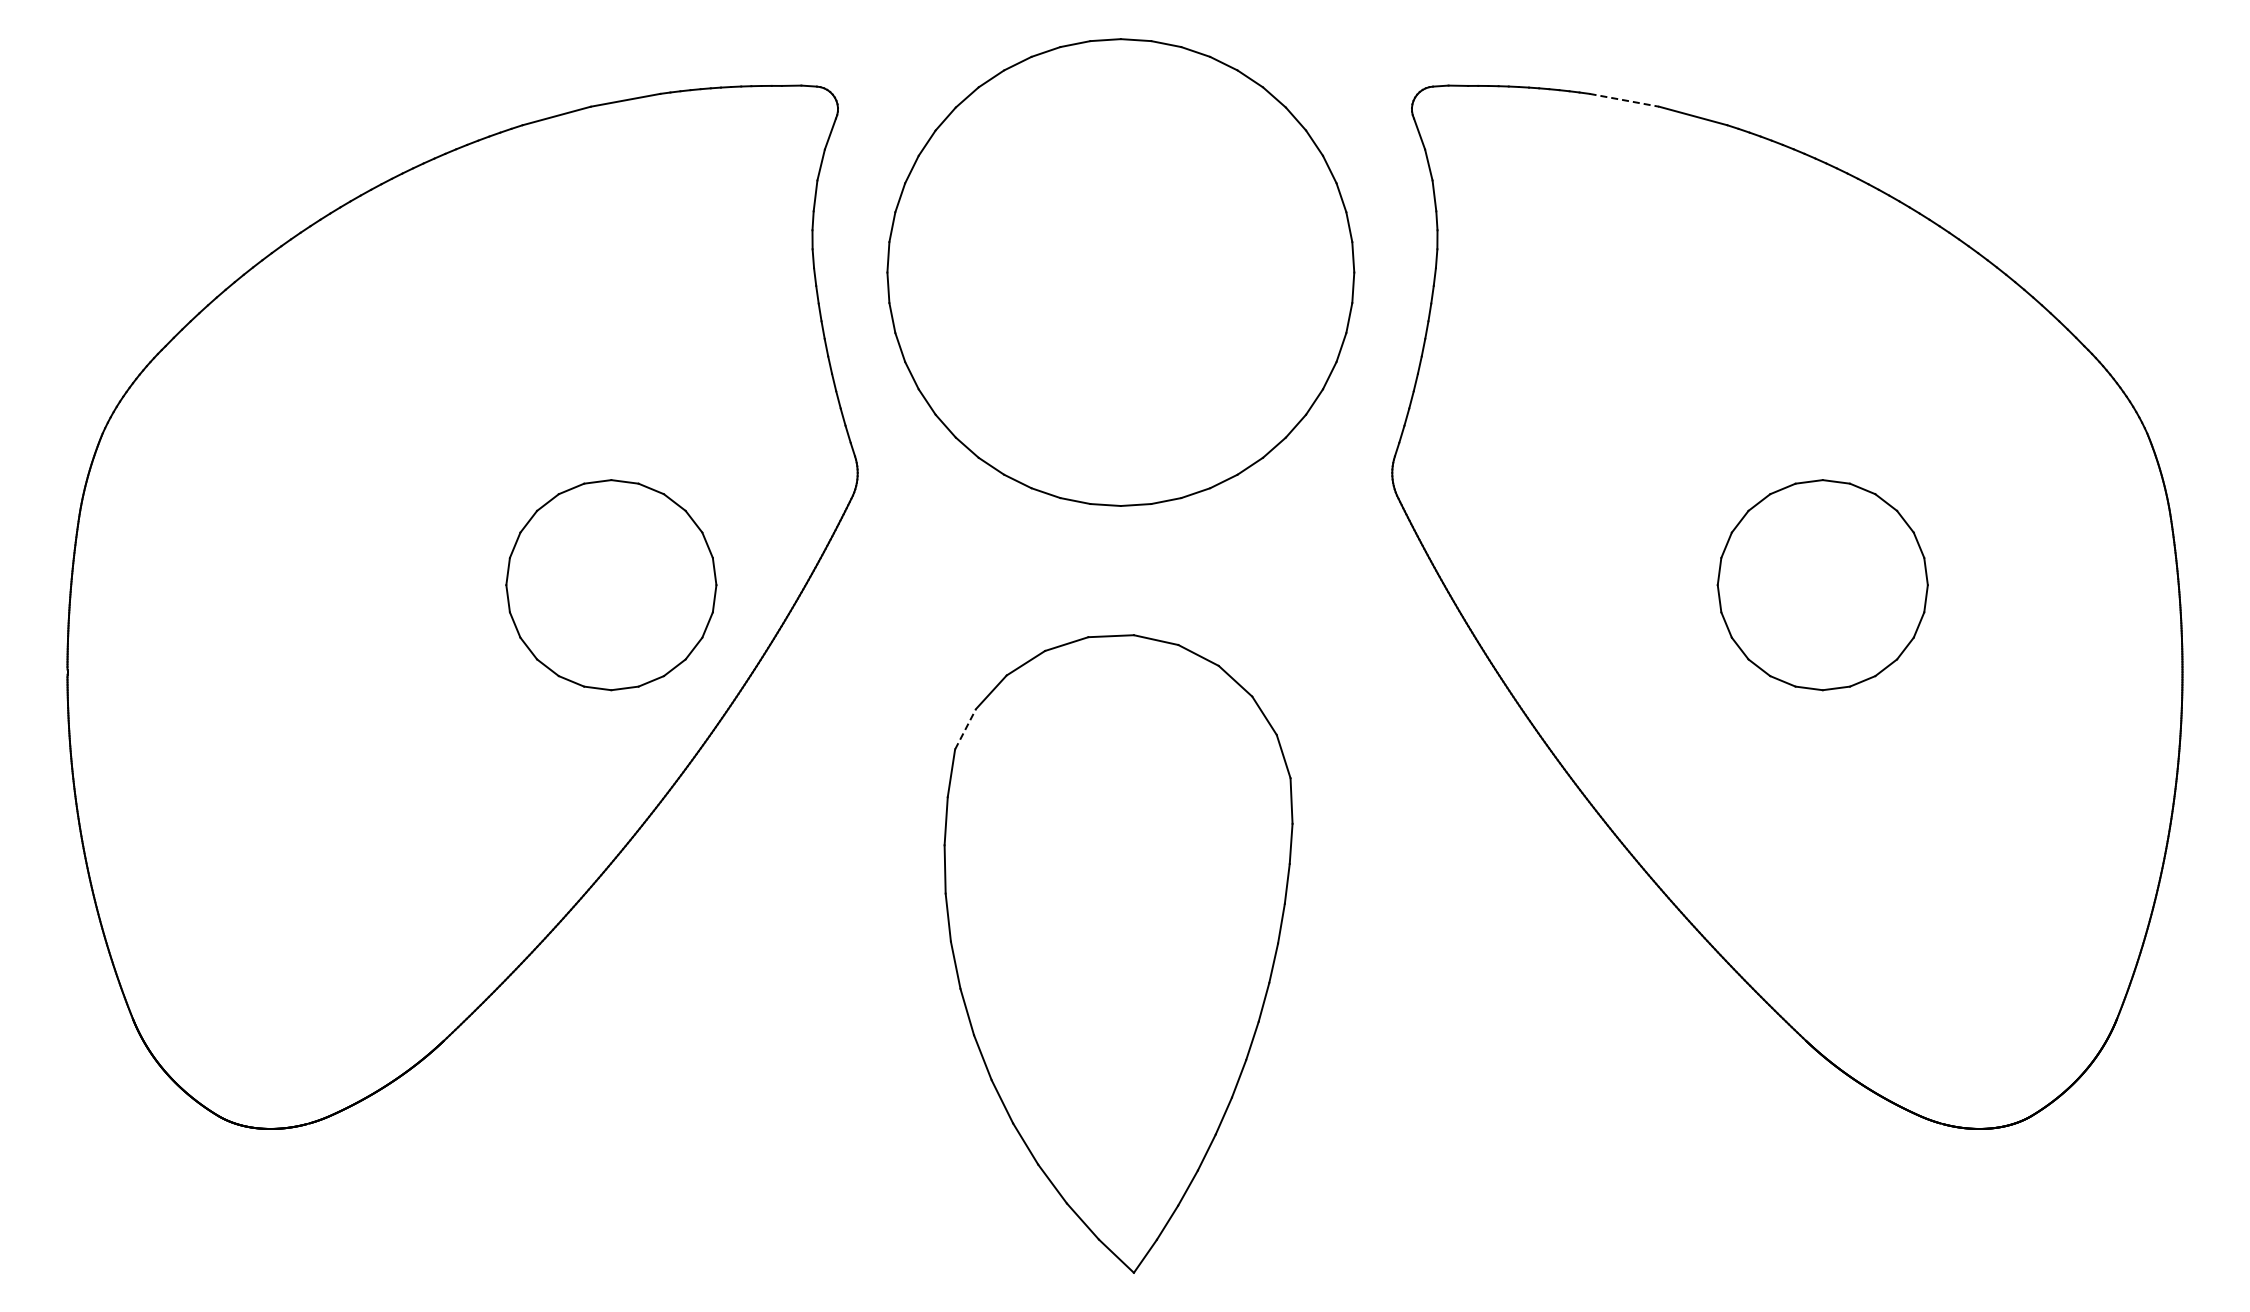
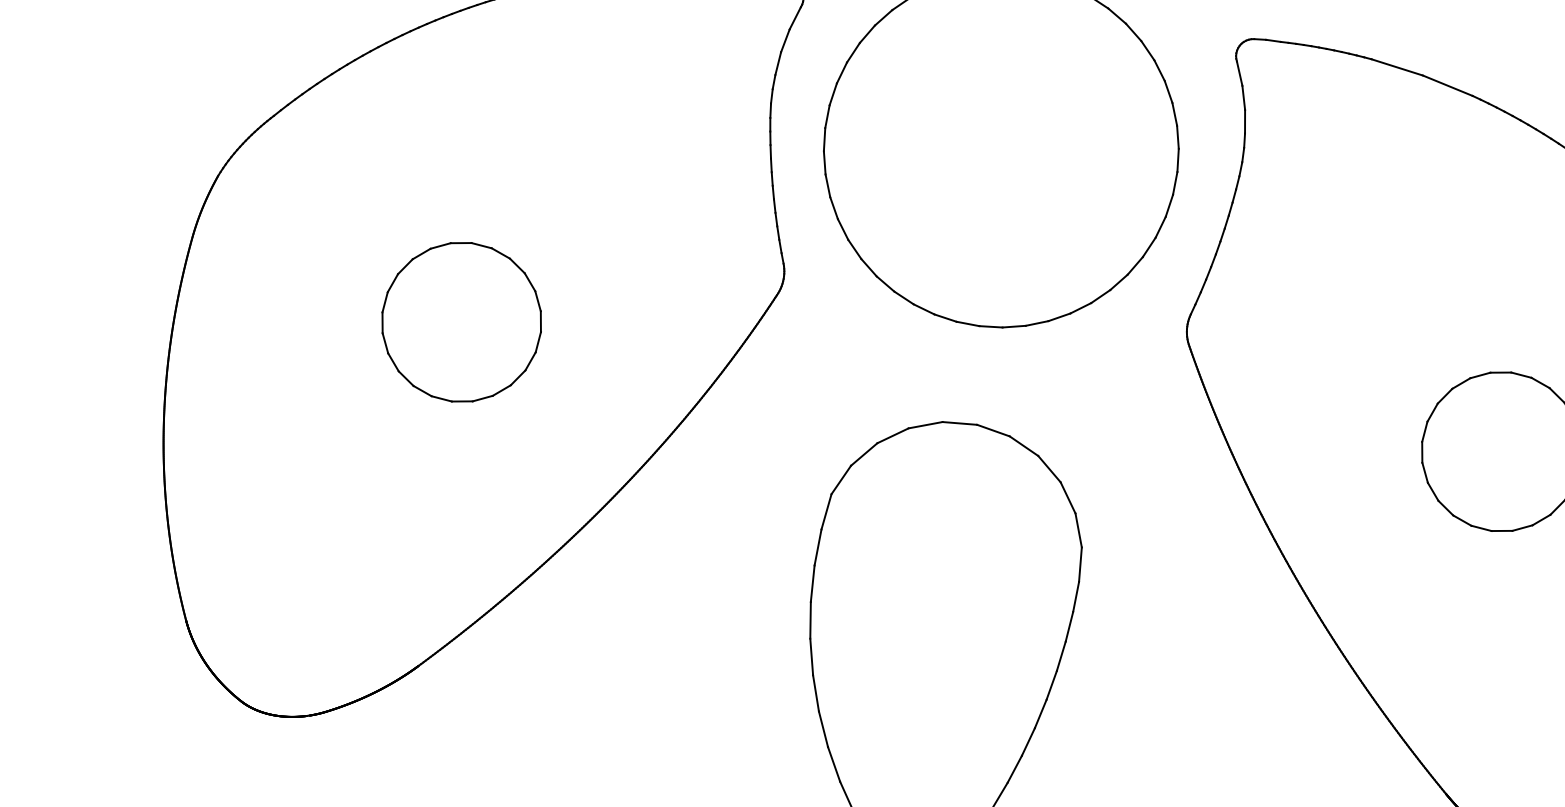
line: (1624, 100) -> (1397, 67), dashed -> solid
part: (611, 585) -> (461, 322), moved
line: (965, 729) -> (841, 480), dashed -> solid

